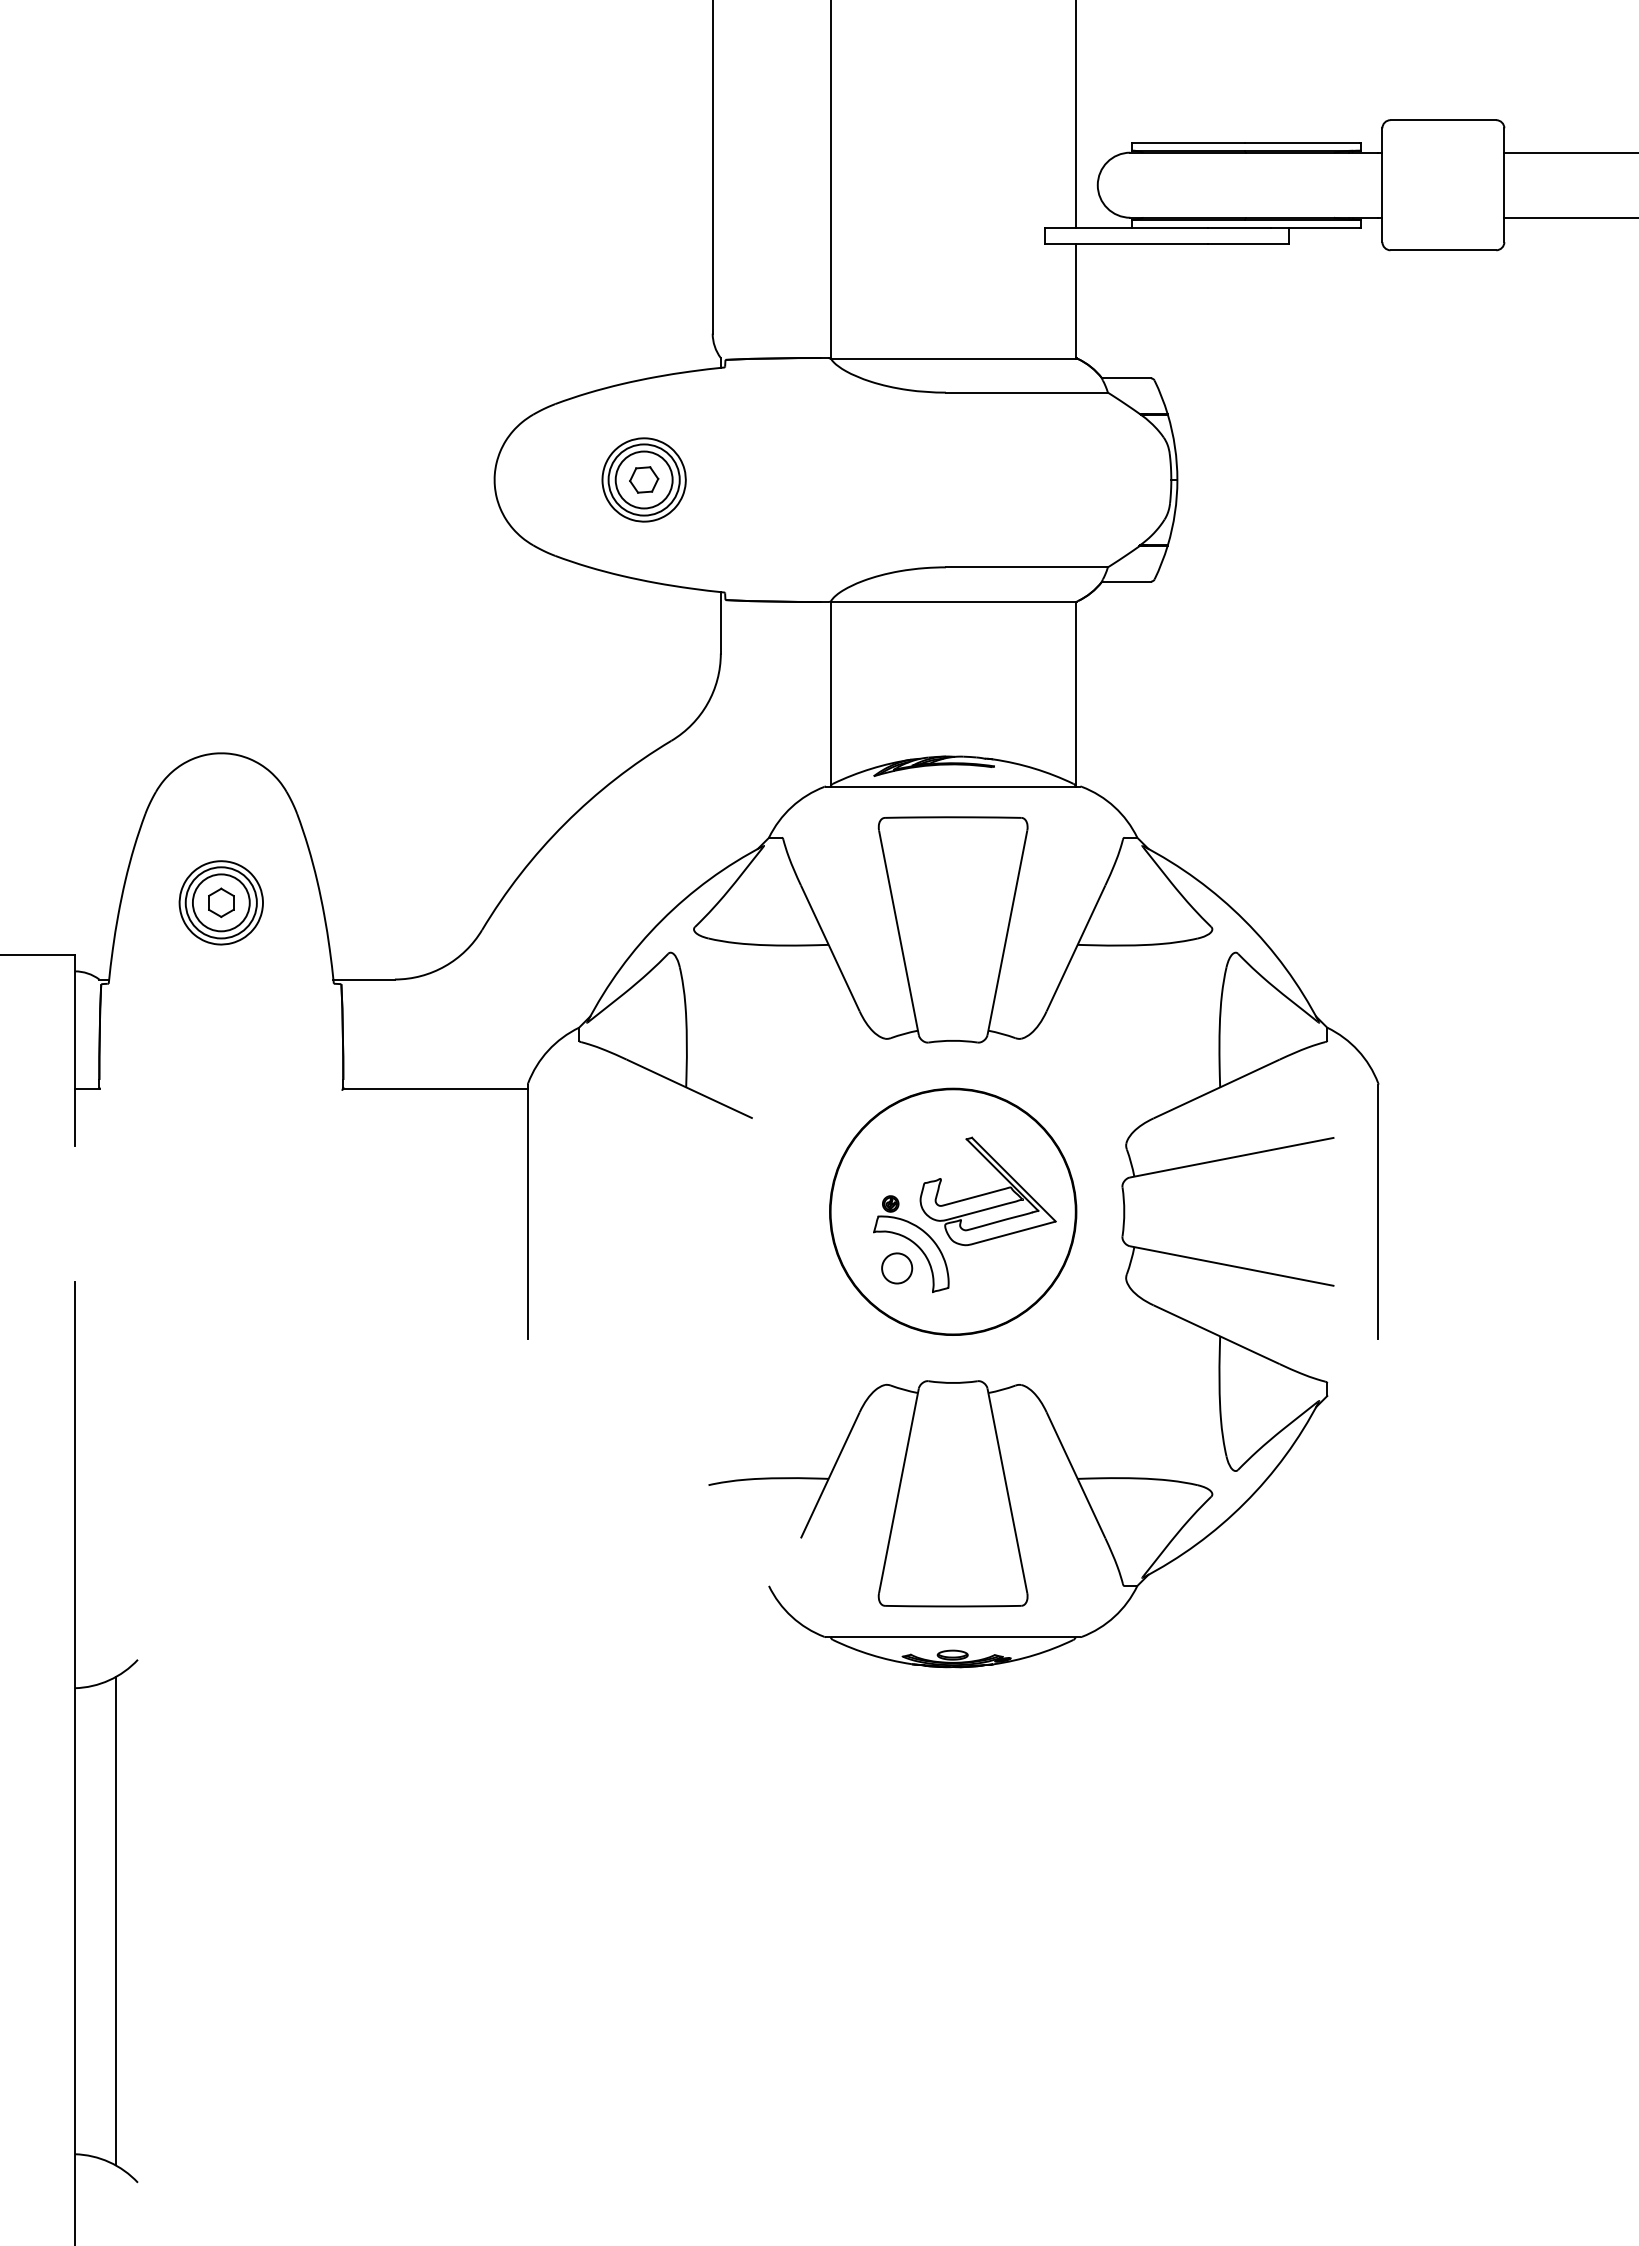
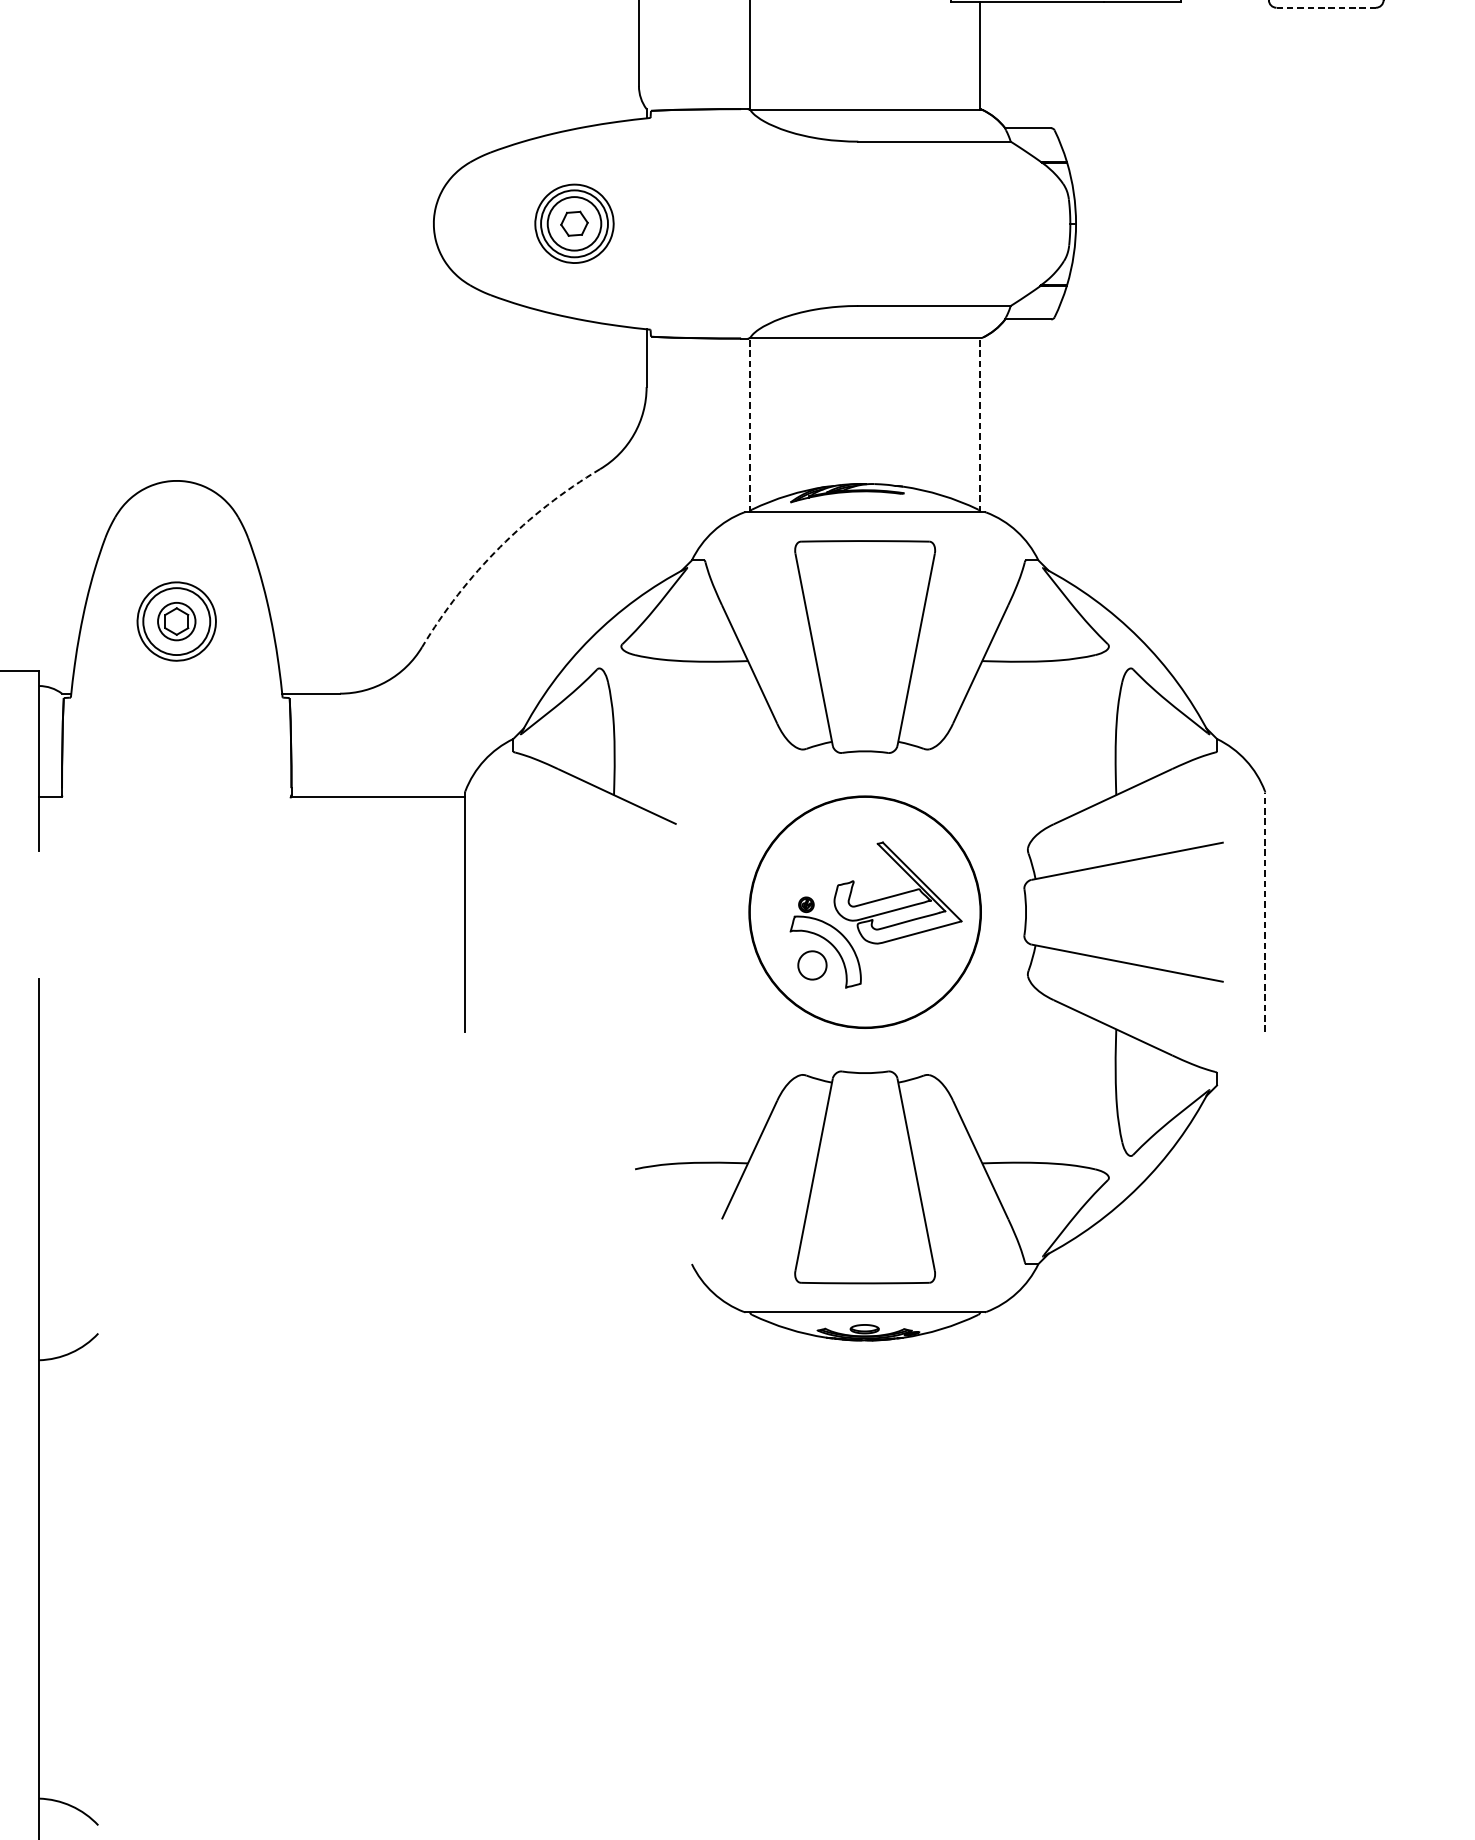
line: (1443, 250) -> (1326, 7), solid -> dashed
line: (830, 693) -> (749, 424), solid -> dashed
line: (1075, 693) -> (980, 424), solid -> dashed
arc: (565, 823) -> (500, 546), solid -> dashed
circle: (220, 902) -> (175, 621), size x0.7
line: (1378, 1211) -> (1265, 911), solid -> dashed
line: (115, 1921) -> (77, 1579), removed

